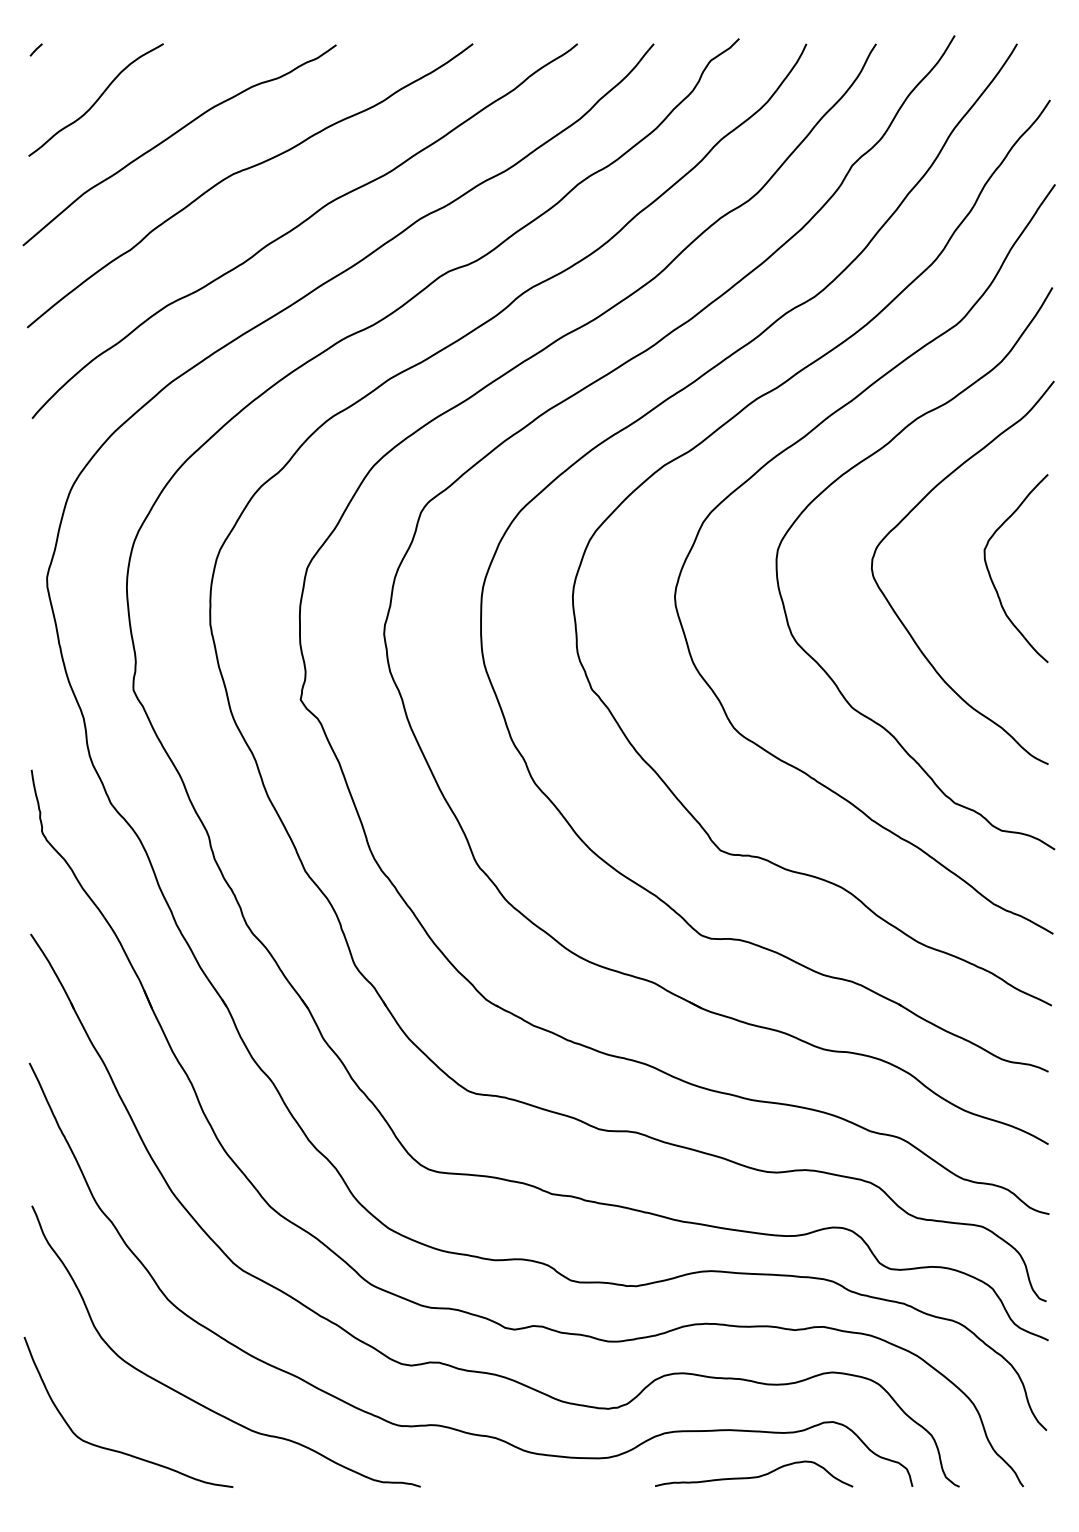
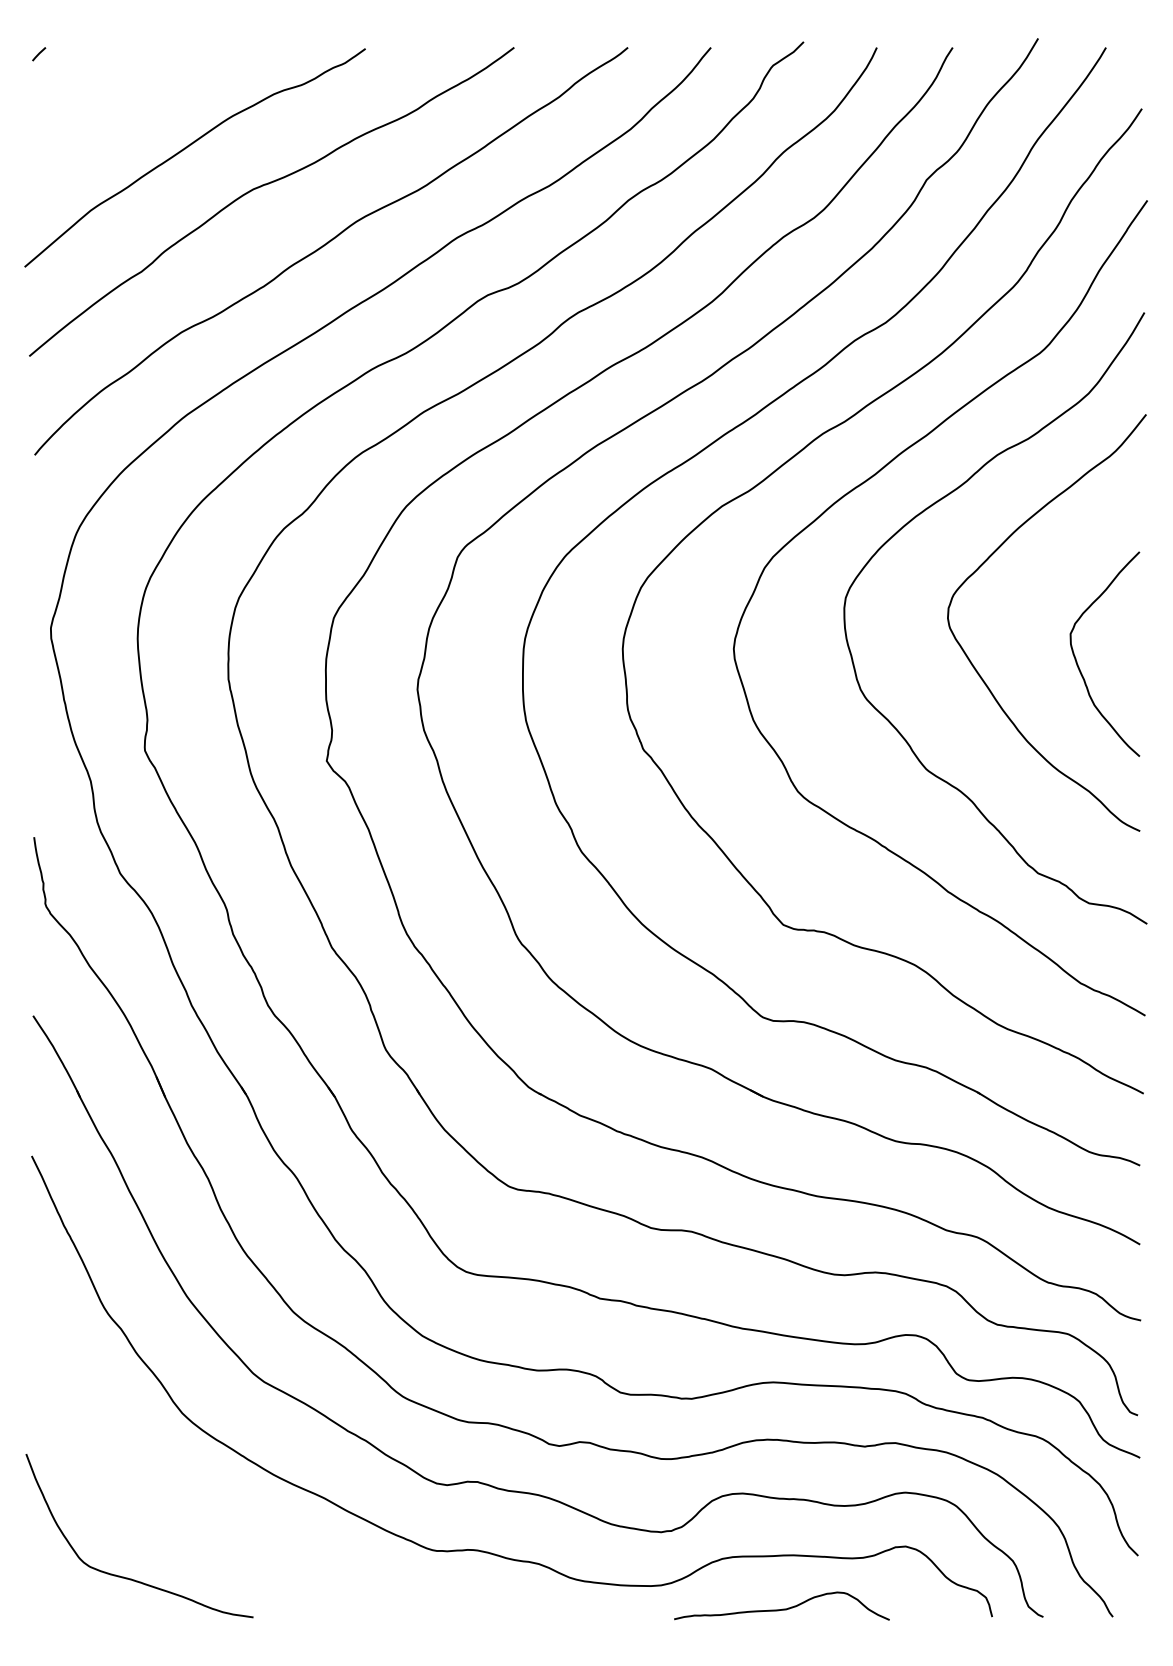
curve: (96, 99) -> (104, 108), removed
curve: (990, 575) -> (1077, 661), moved
curve: (197, 1401) -> (214, 1524), removed
curve: (754, 1476) -> (782, 1608), moved

